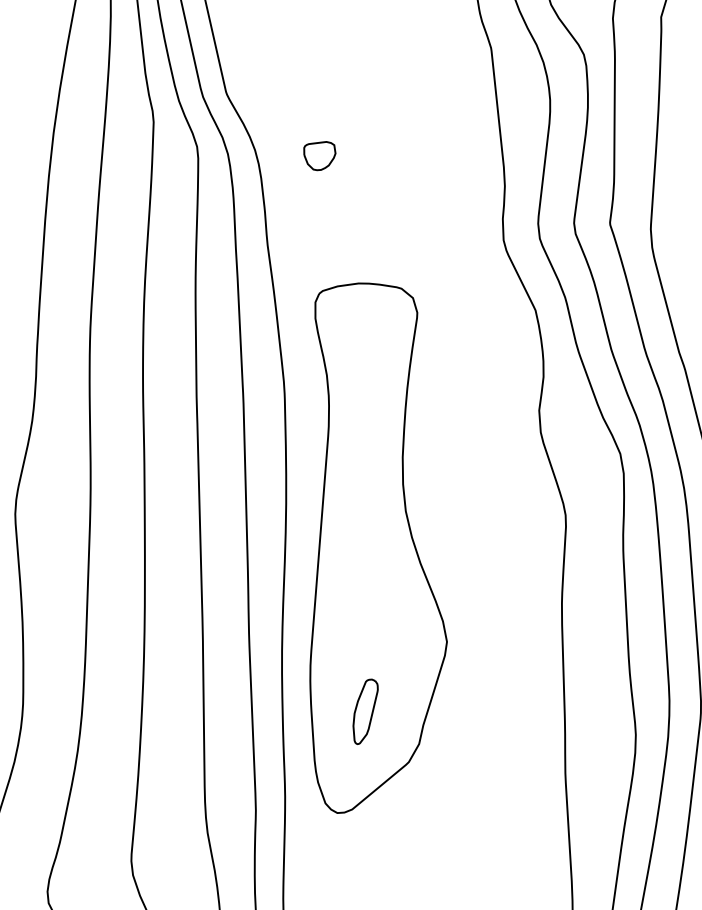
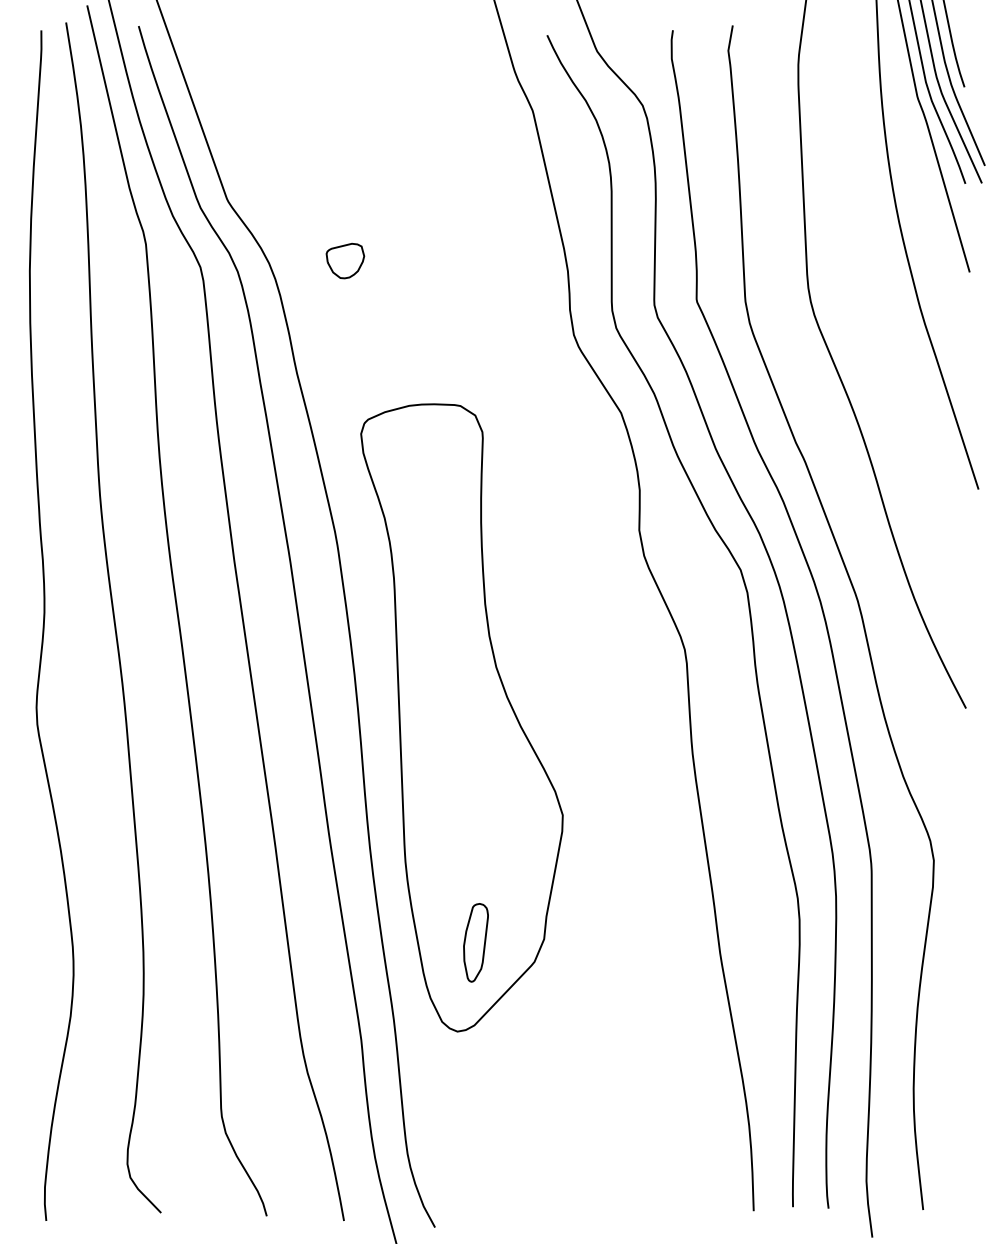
part: (364, 711) -> (475, 942), moved

